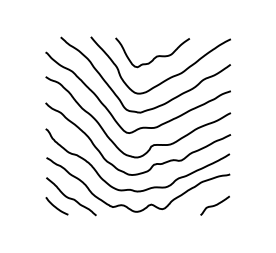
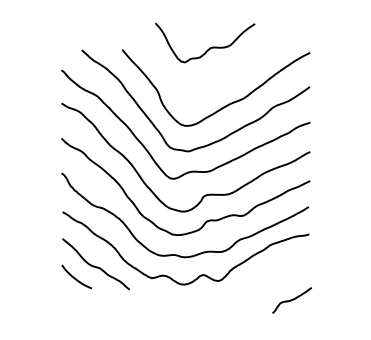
curve: (155, 56) -> (209, 47), moved
curve: (214, 205) -> (291, 300), moved

